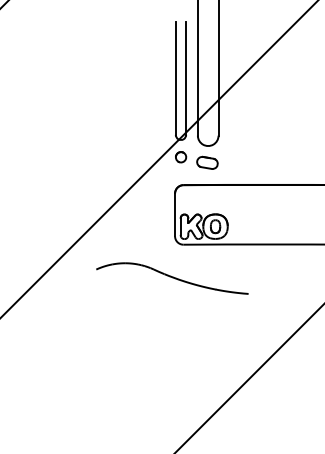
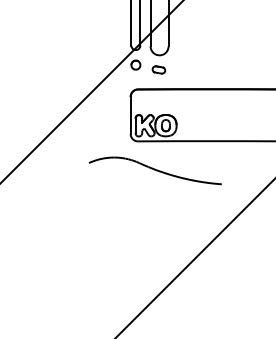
part: (207, 162) -> (158, 69), size x0.7
part: (172, 278) -> (155, 170), moved

